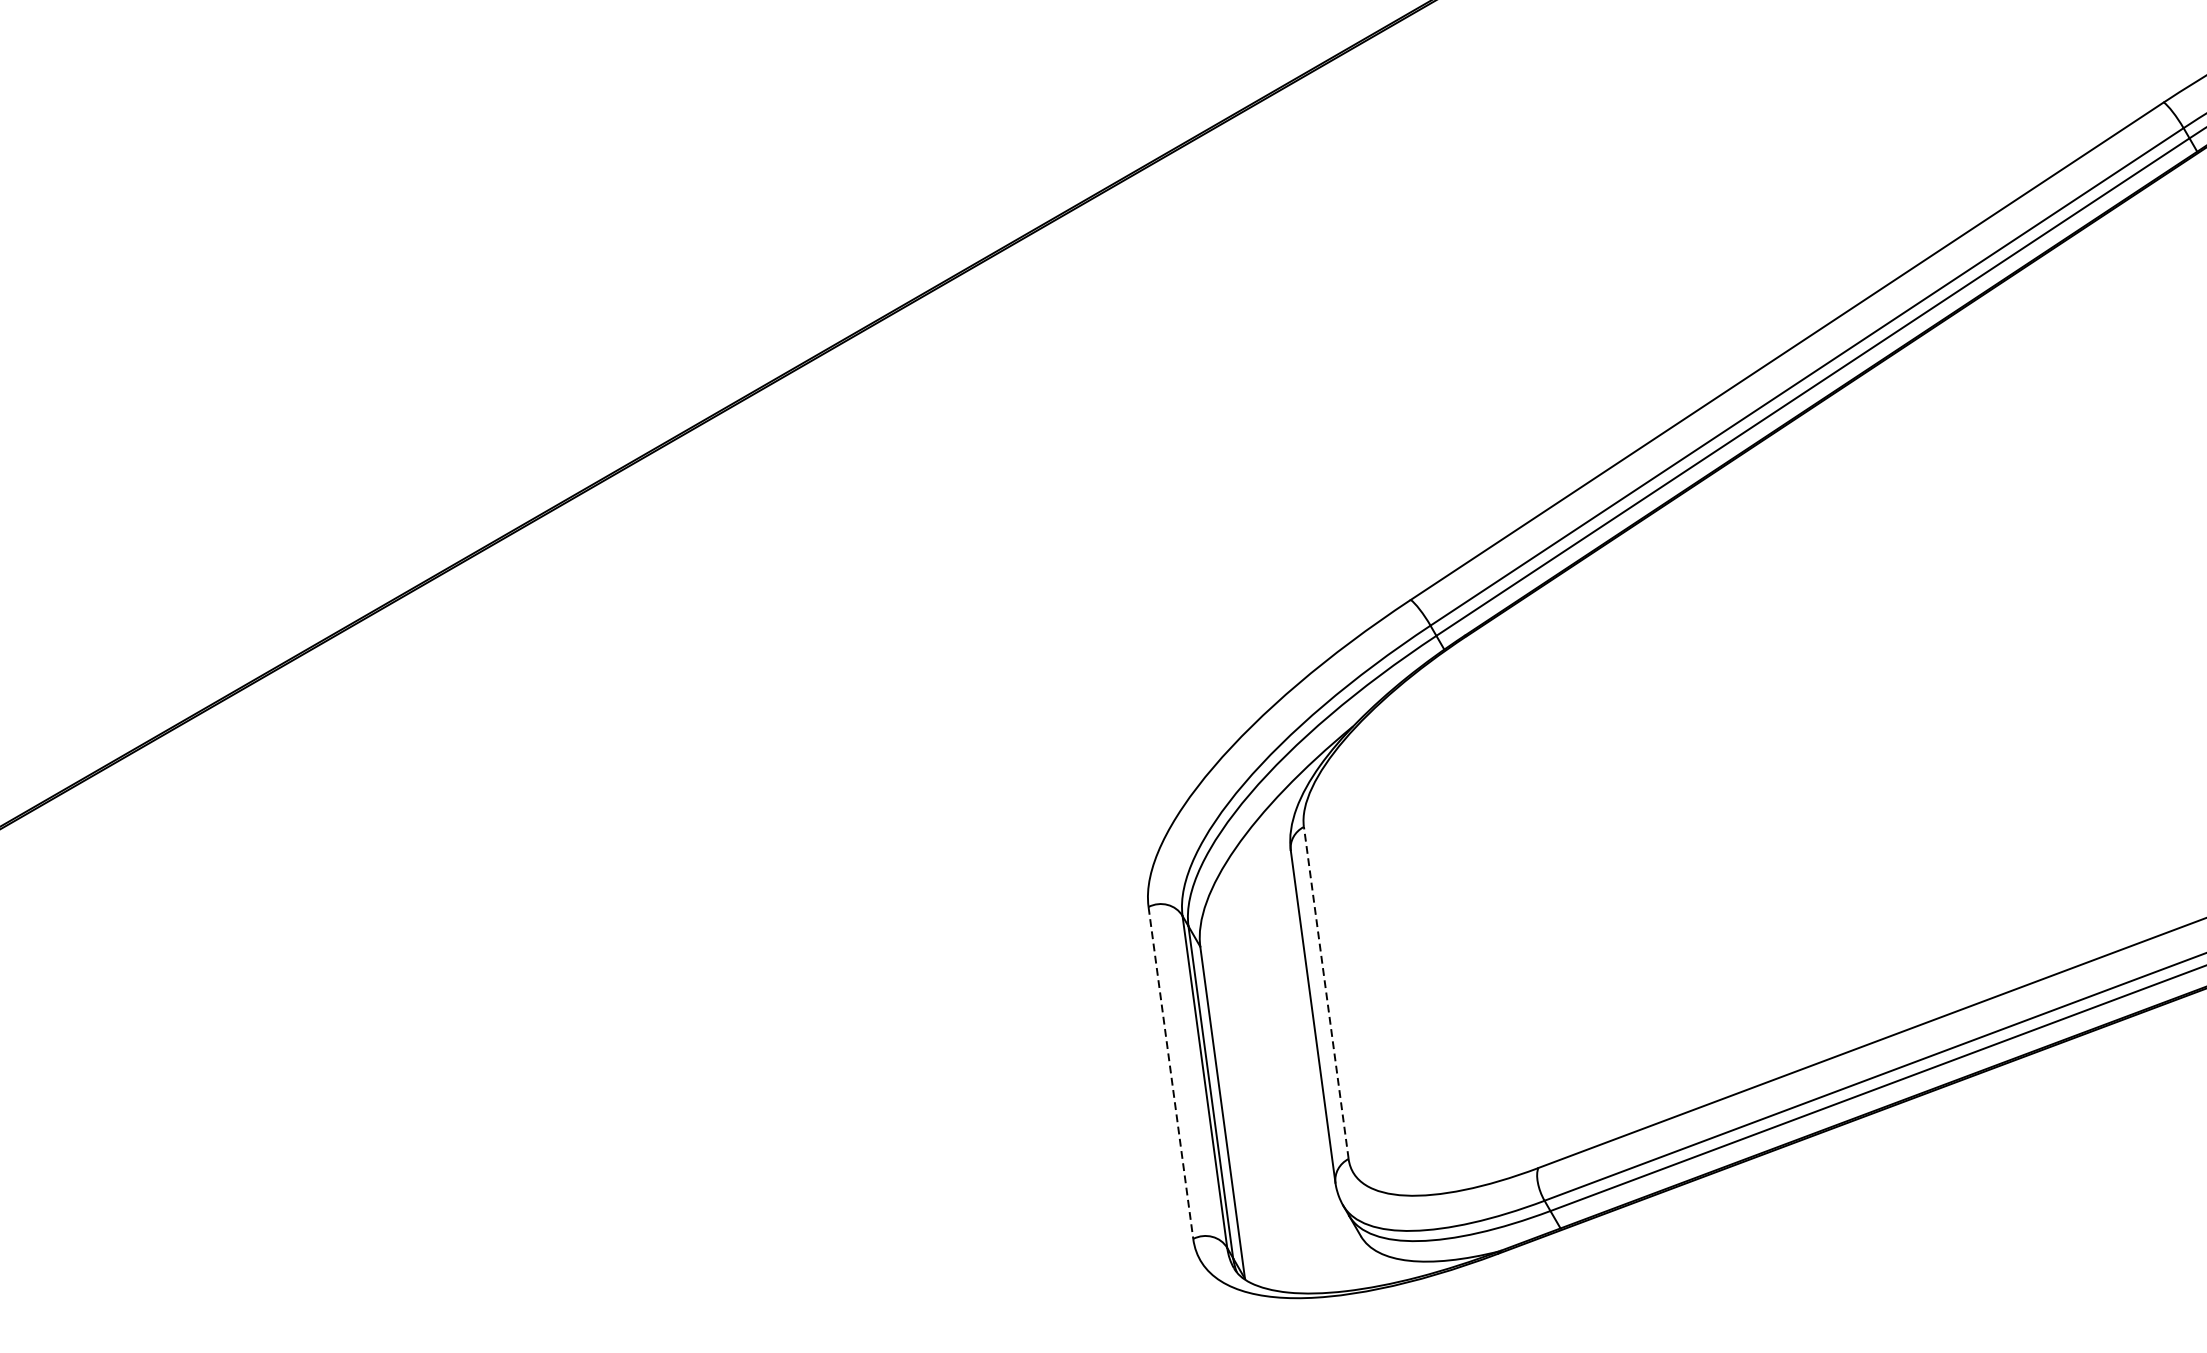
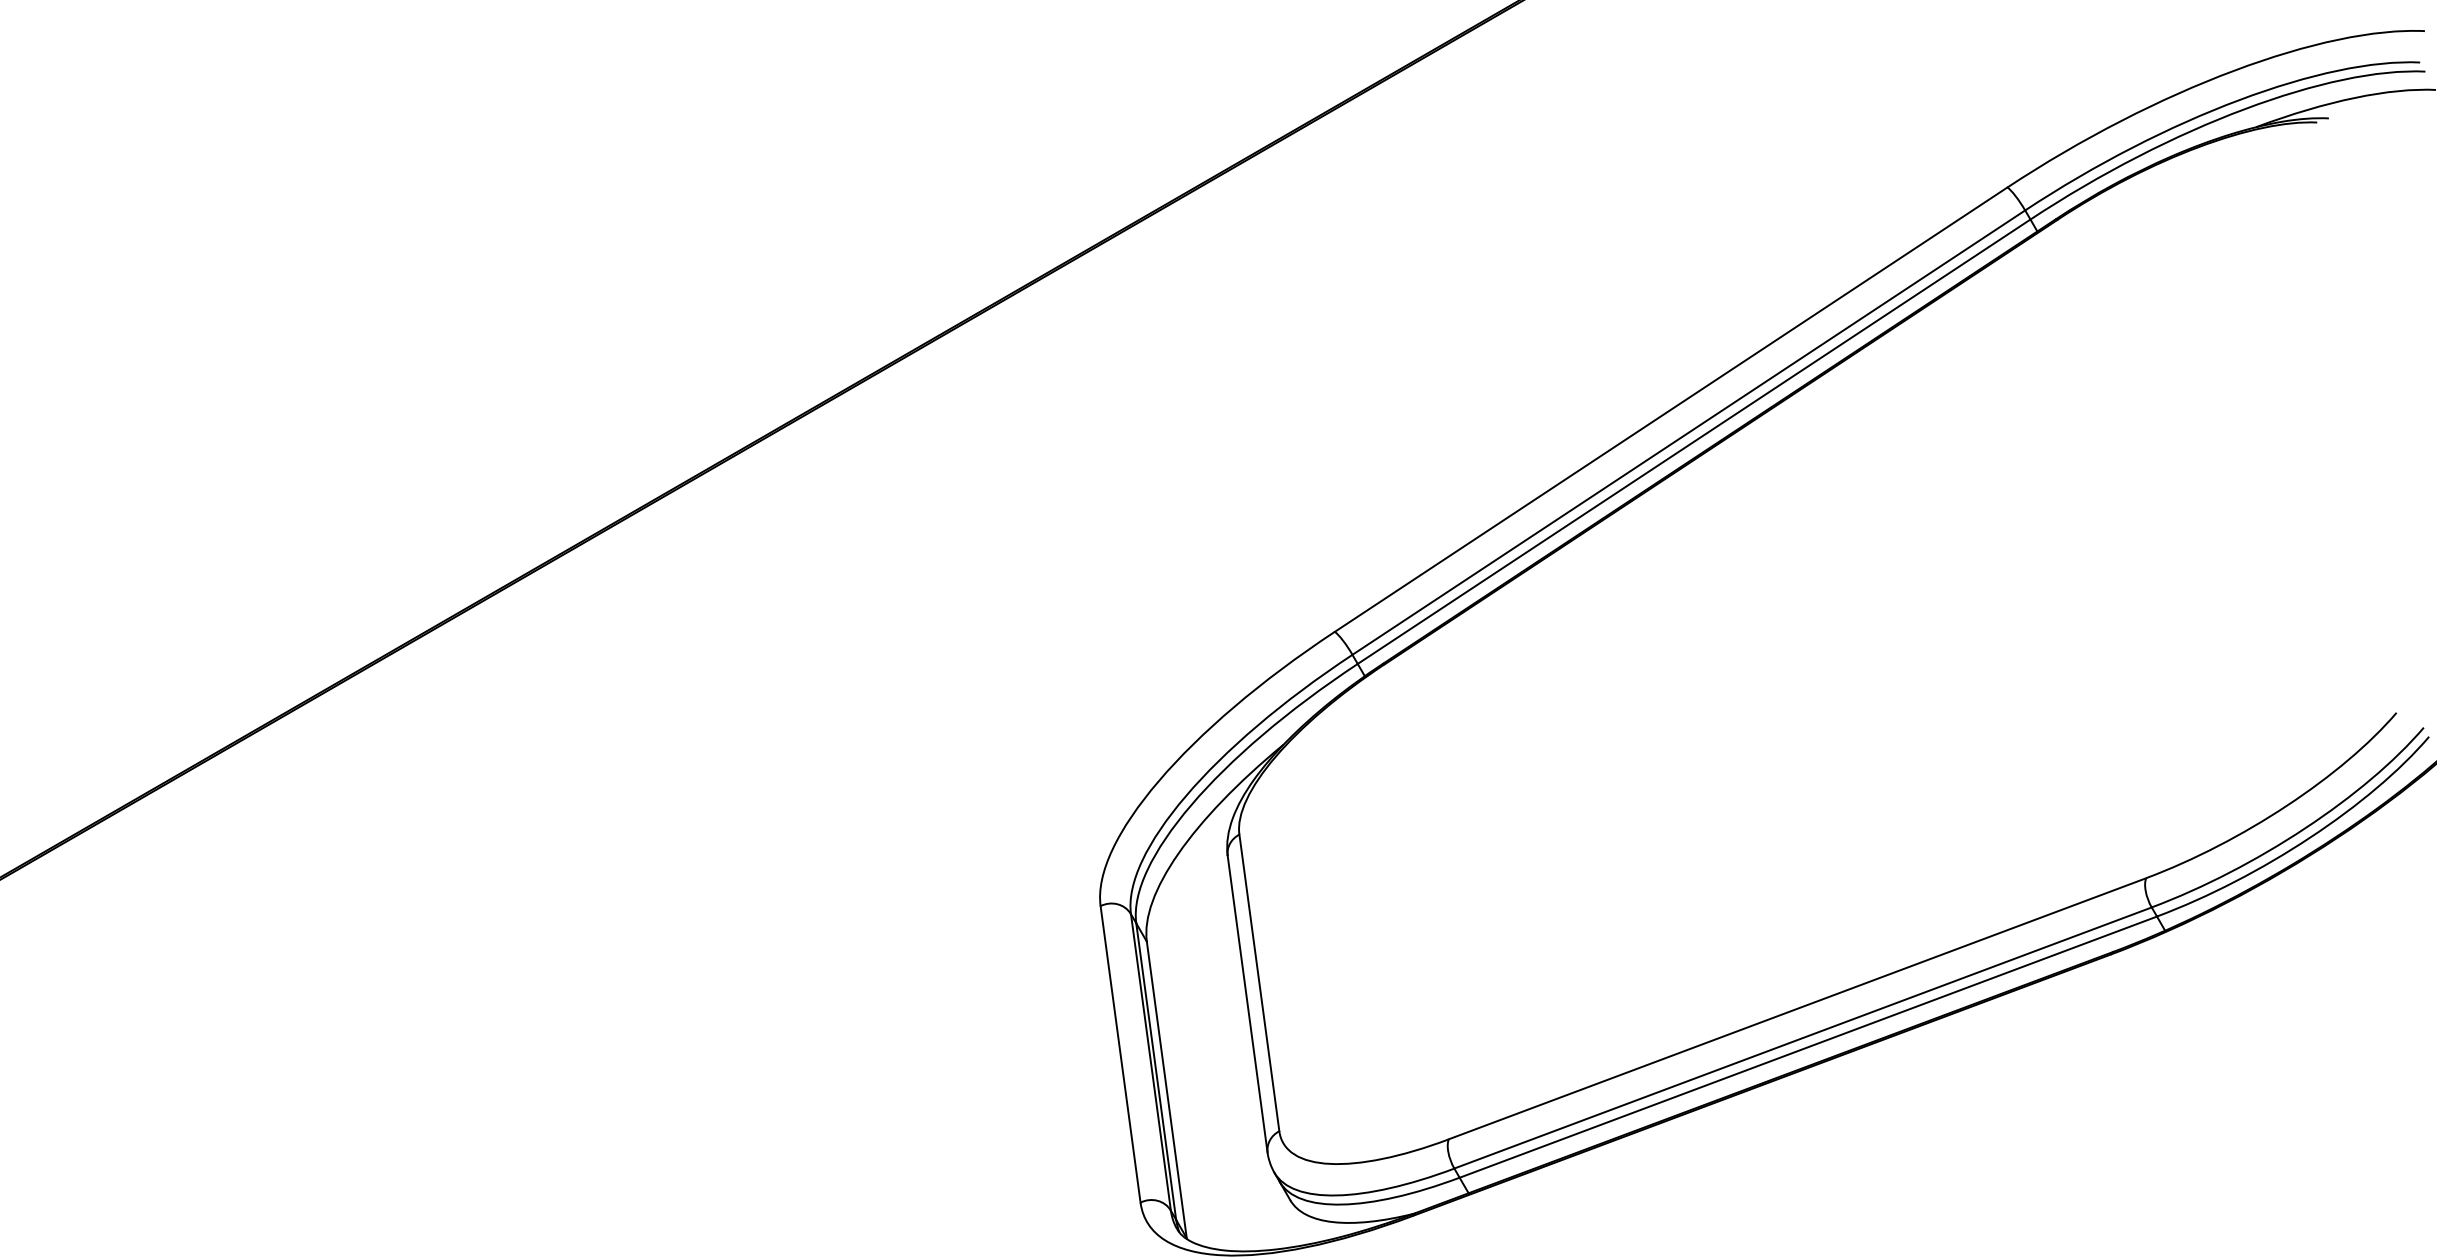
line: (1326, 992) -> (1259, 982), dashed -> solid
line: (1170, 1073) -> (1120, 1054), dashed -> solid

